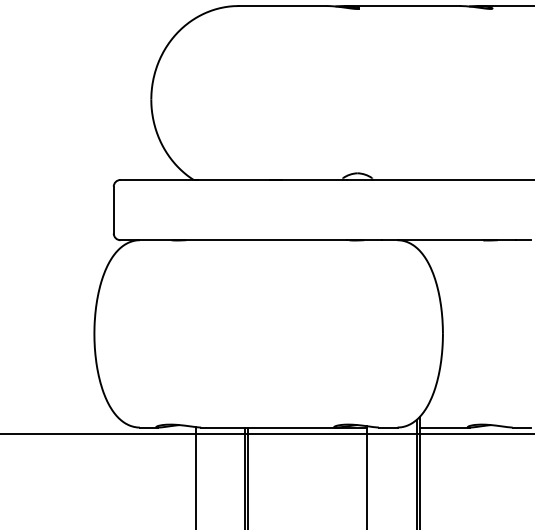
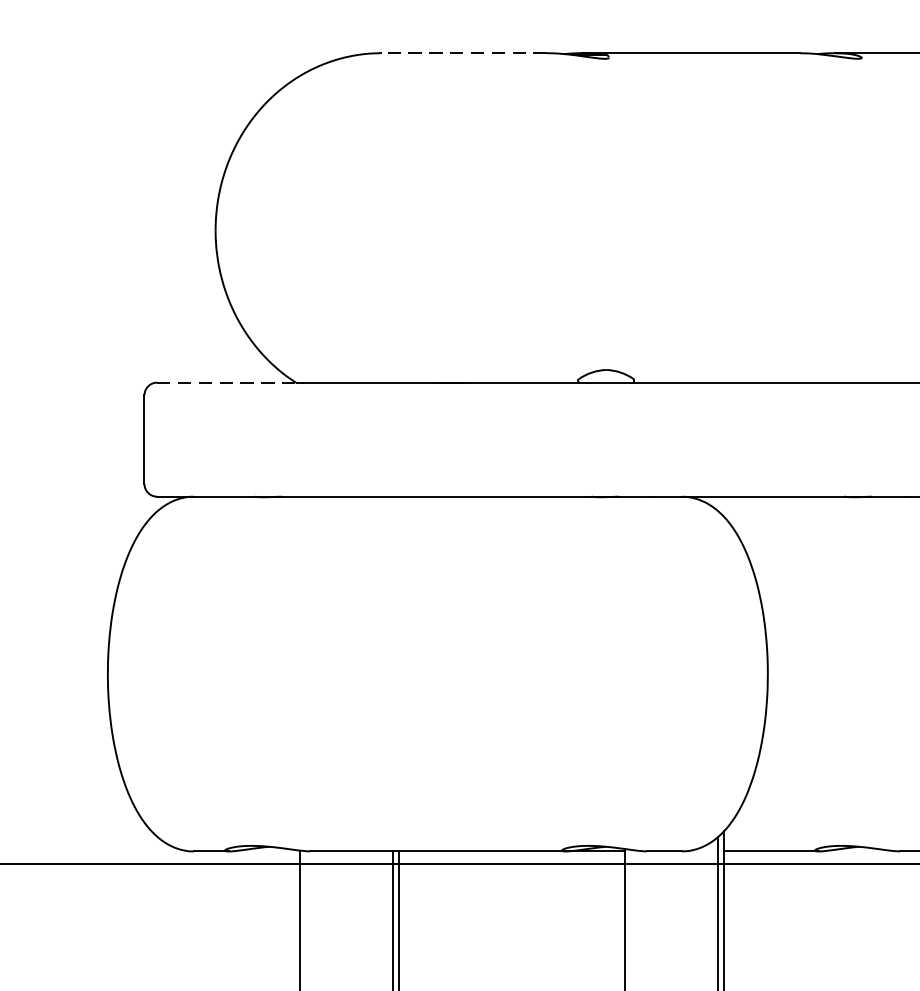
line: (282, 6) -> (464, 54), solid -> dashed
line: (159, 179) -> (231, 381), solid -> dashed

